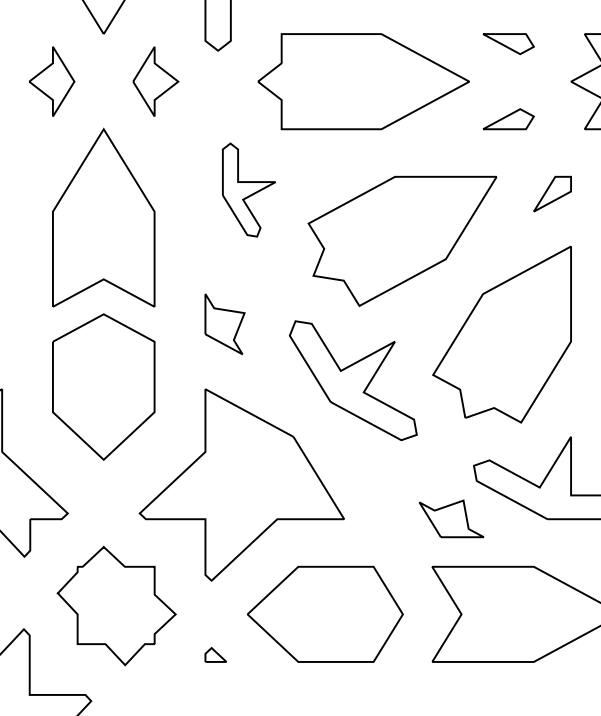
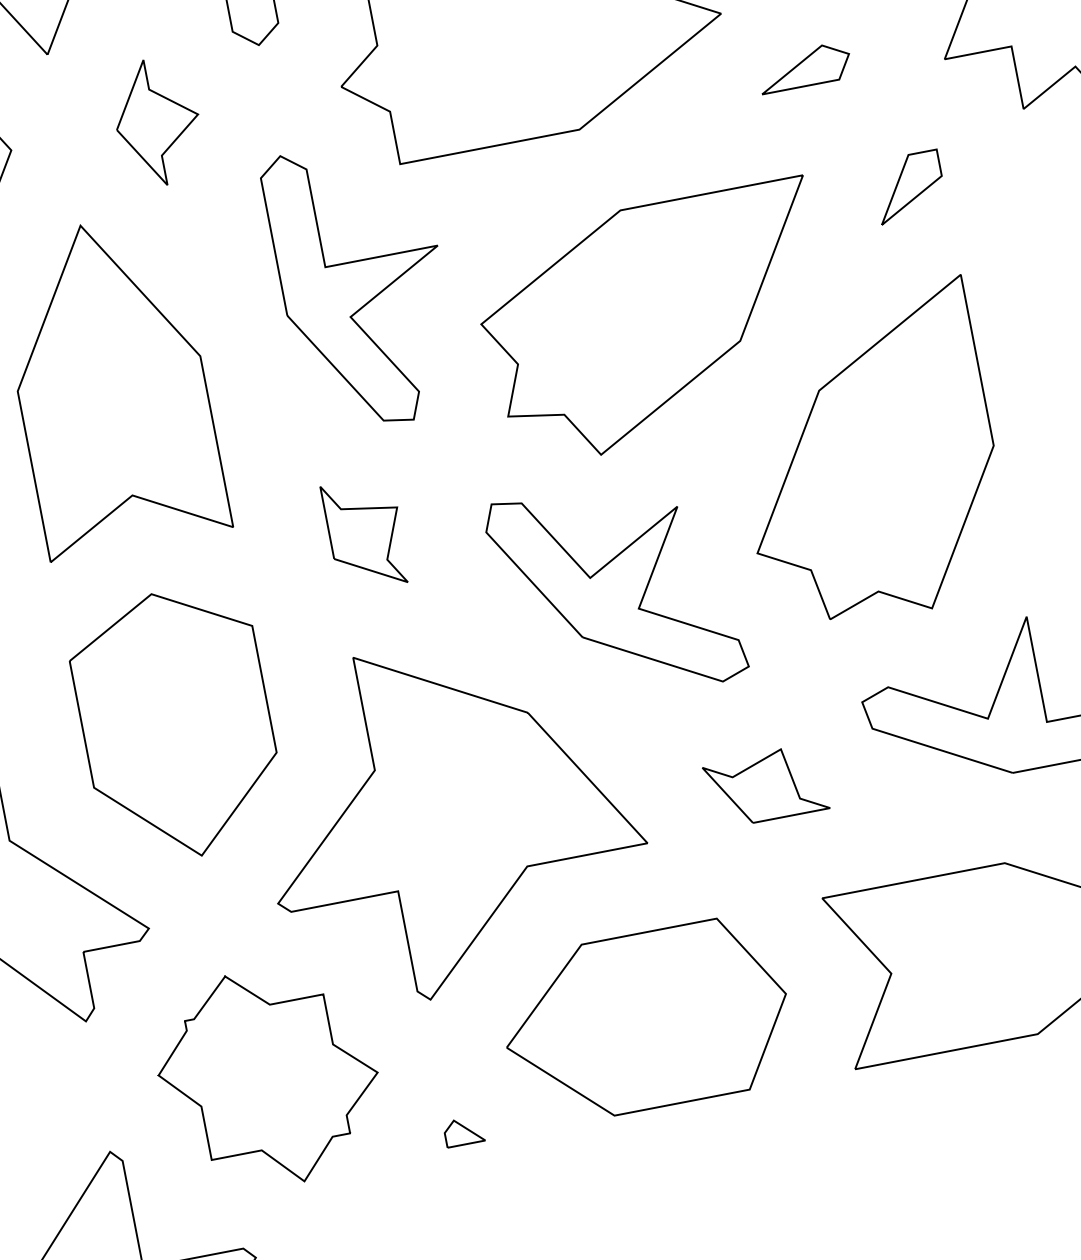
part: (248, 189) -> (361, 283), size x1.67
part: (103, 386) -> (175, 724), moved
part: (451, 518) -> (765, 785), moved

